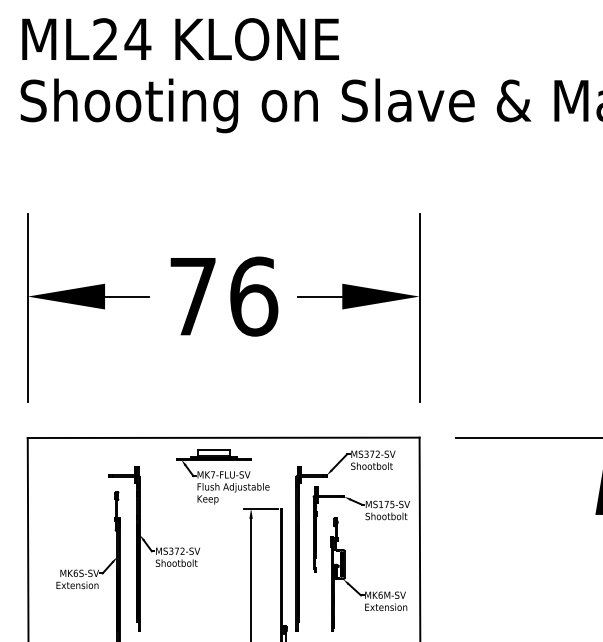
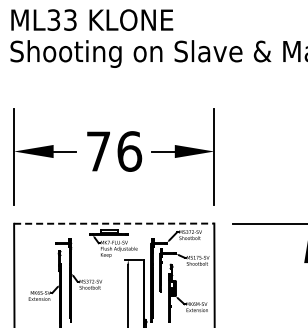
text: (122, 38) -> (62, 19), ML24 -> ML33
line: (224, 437) -> (114, 223), solid -> dashed

